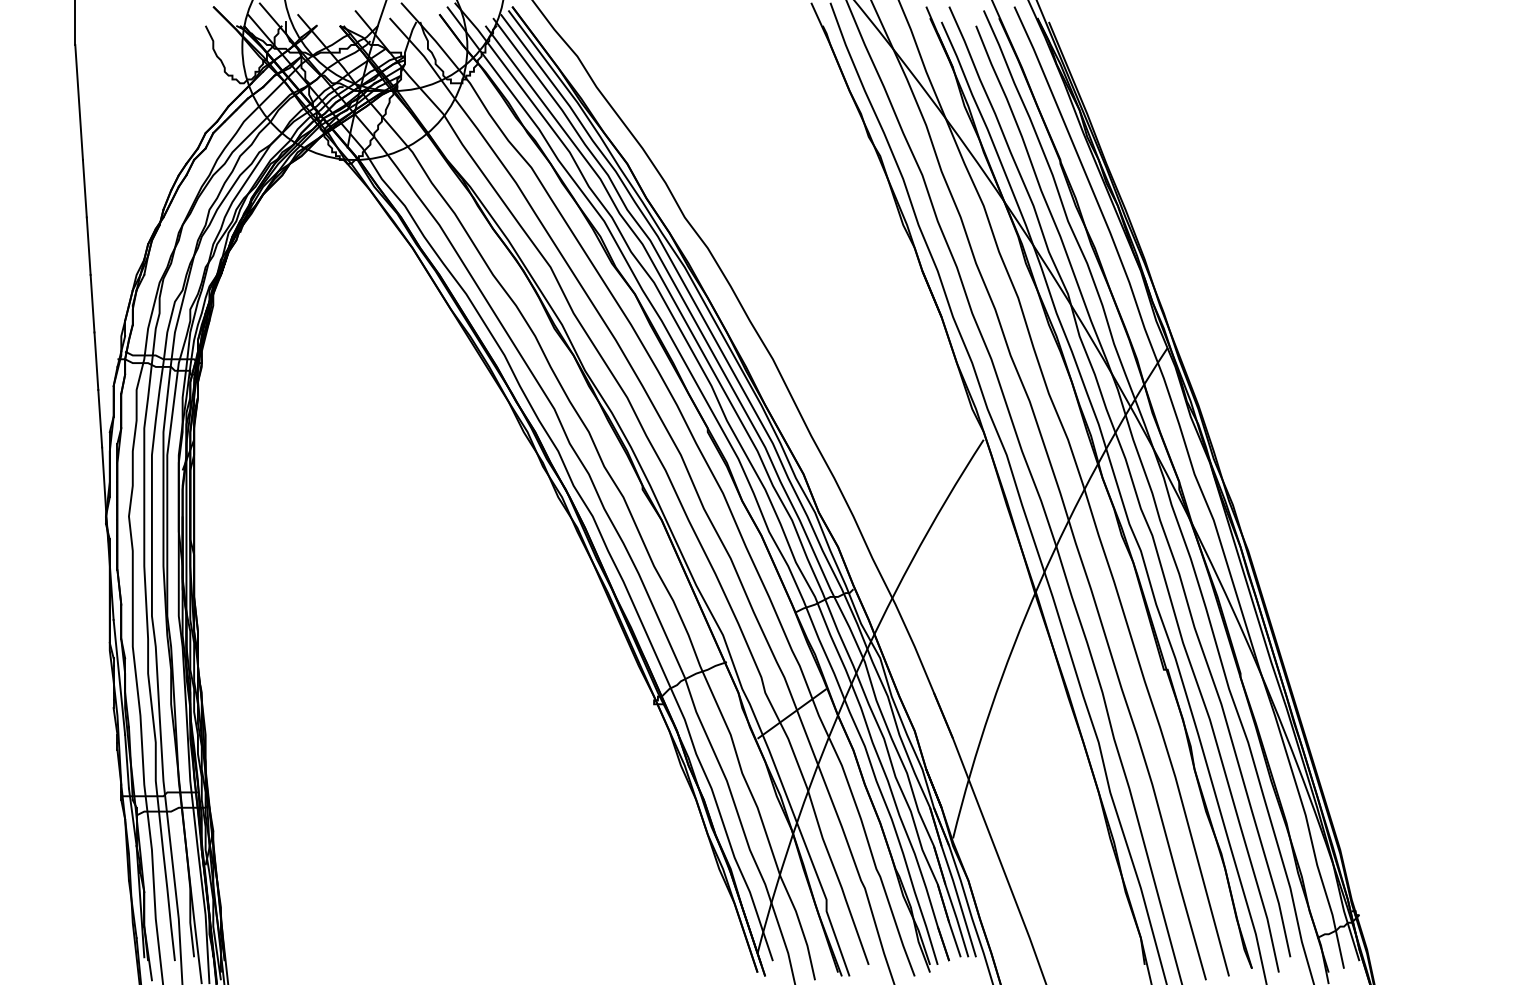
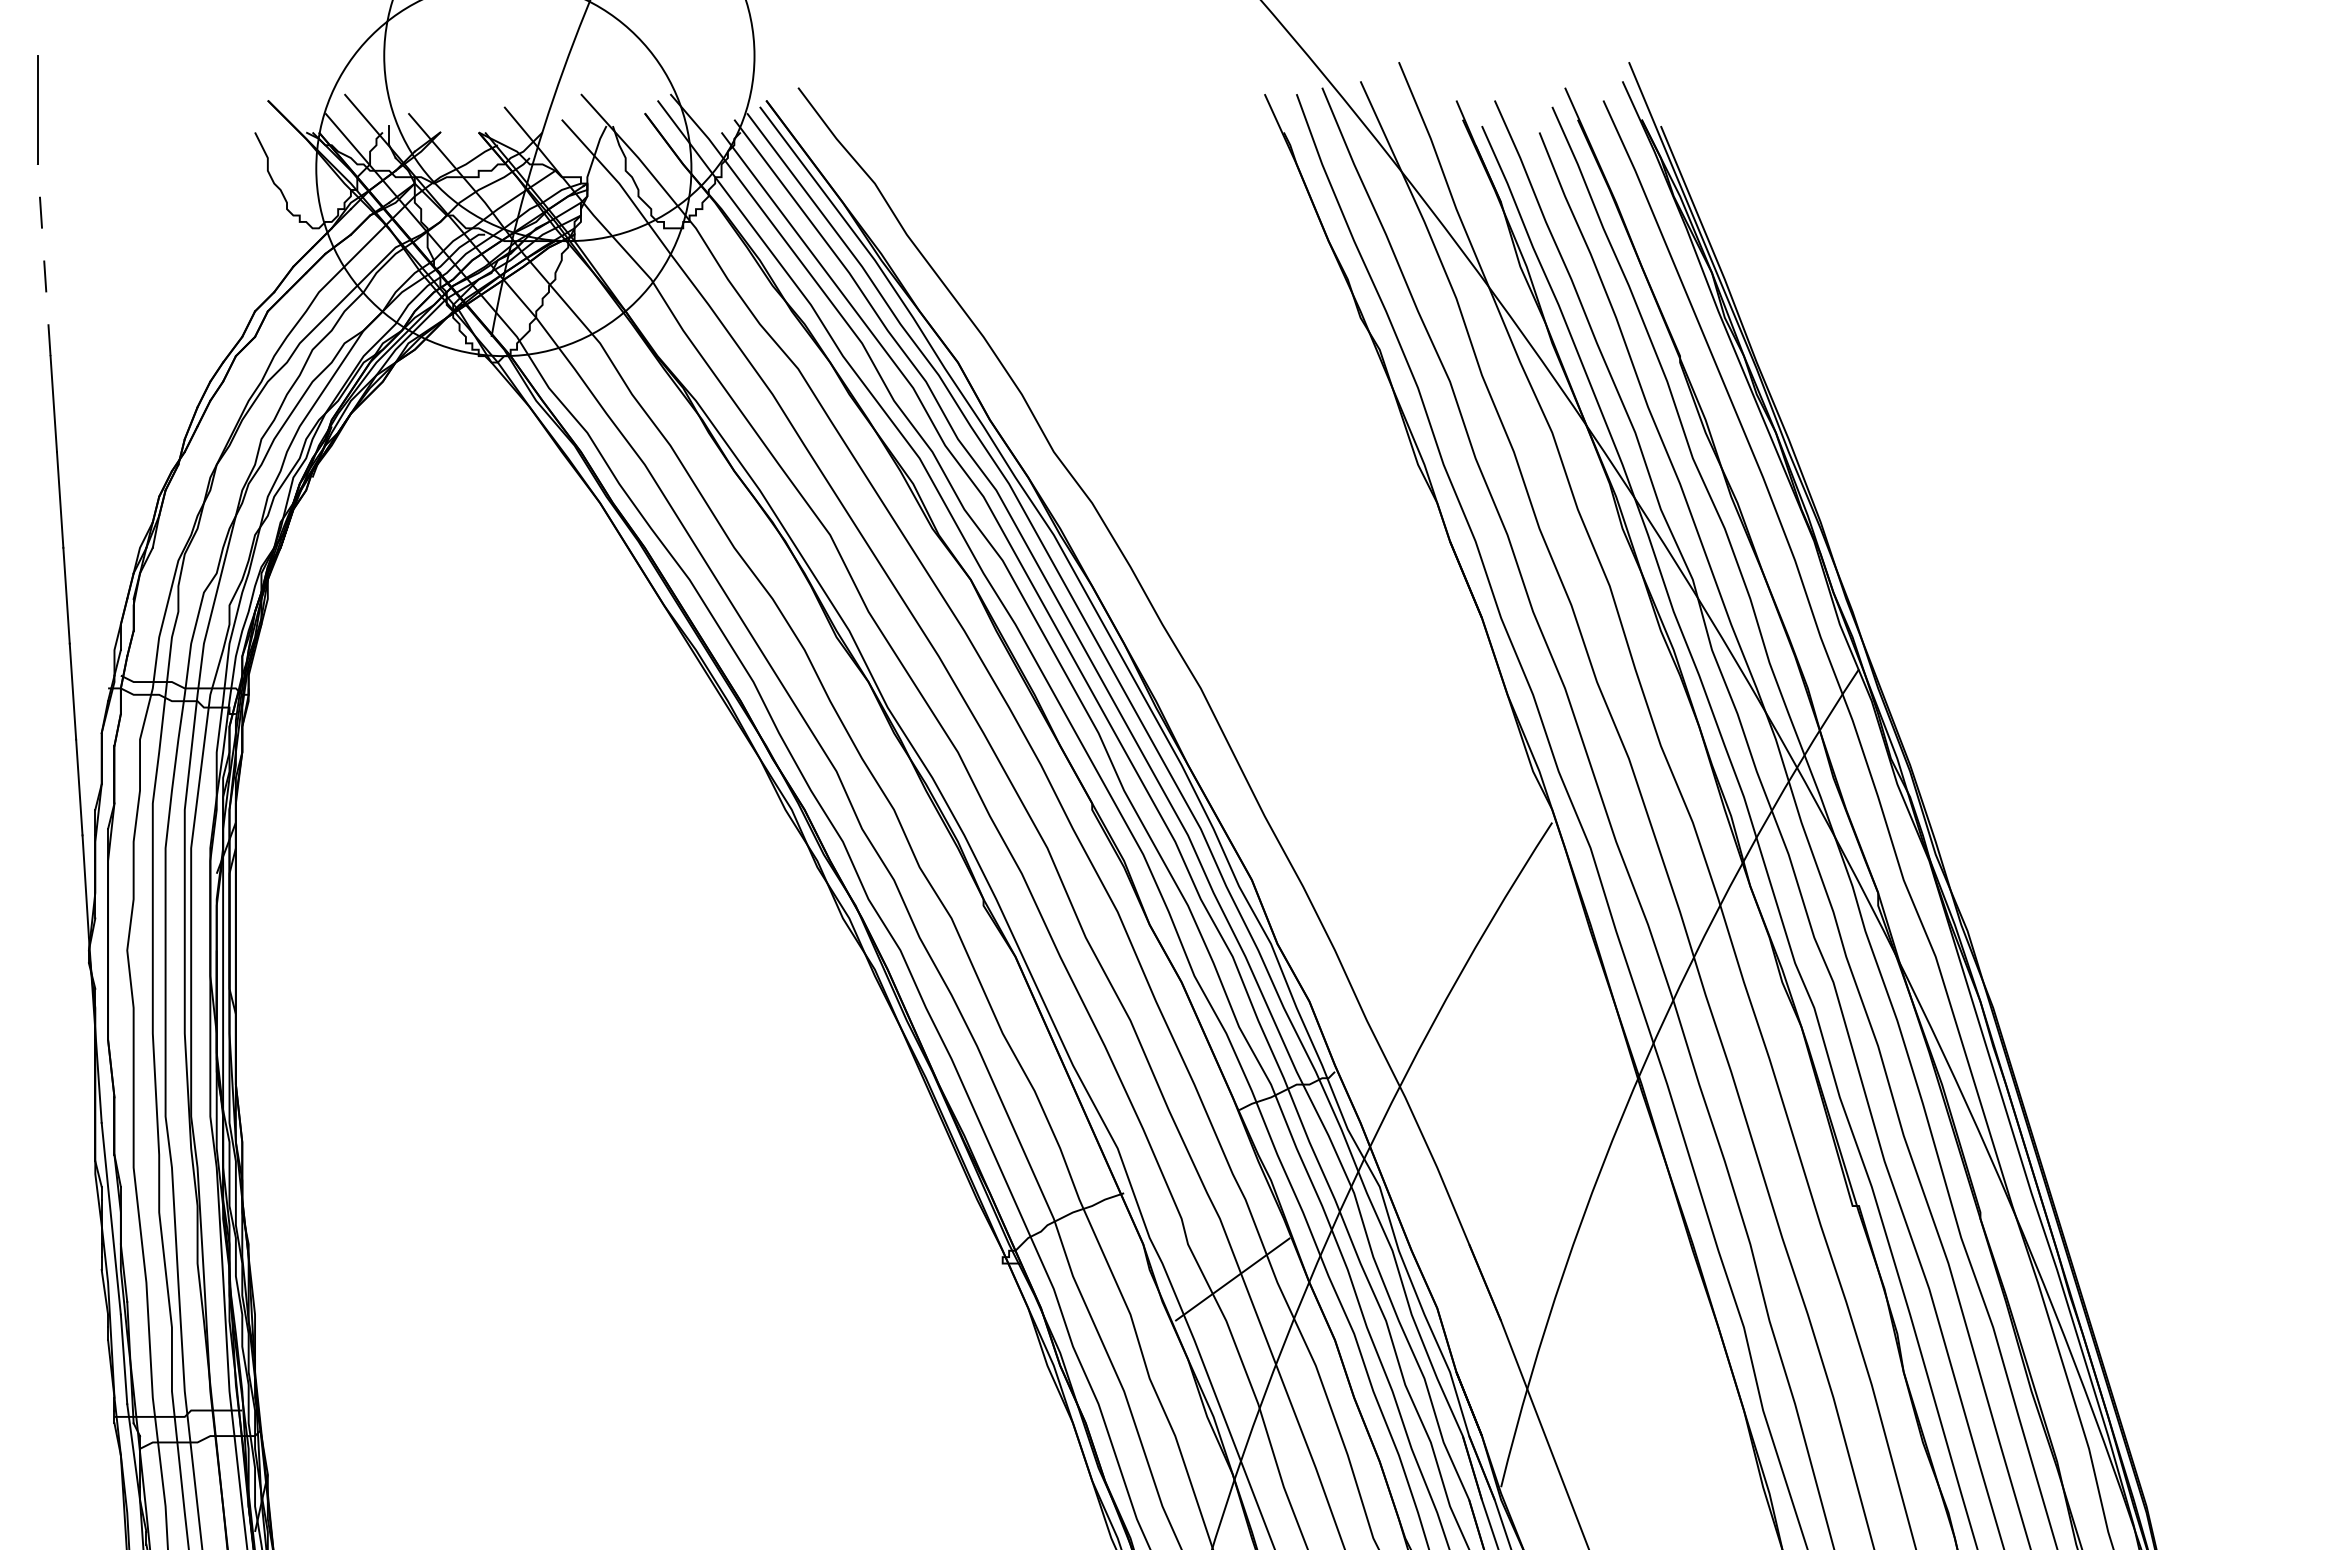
line: (79, 102) -> (44, 260), solid -> dashed

